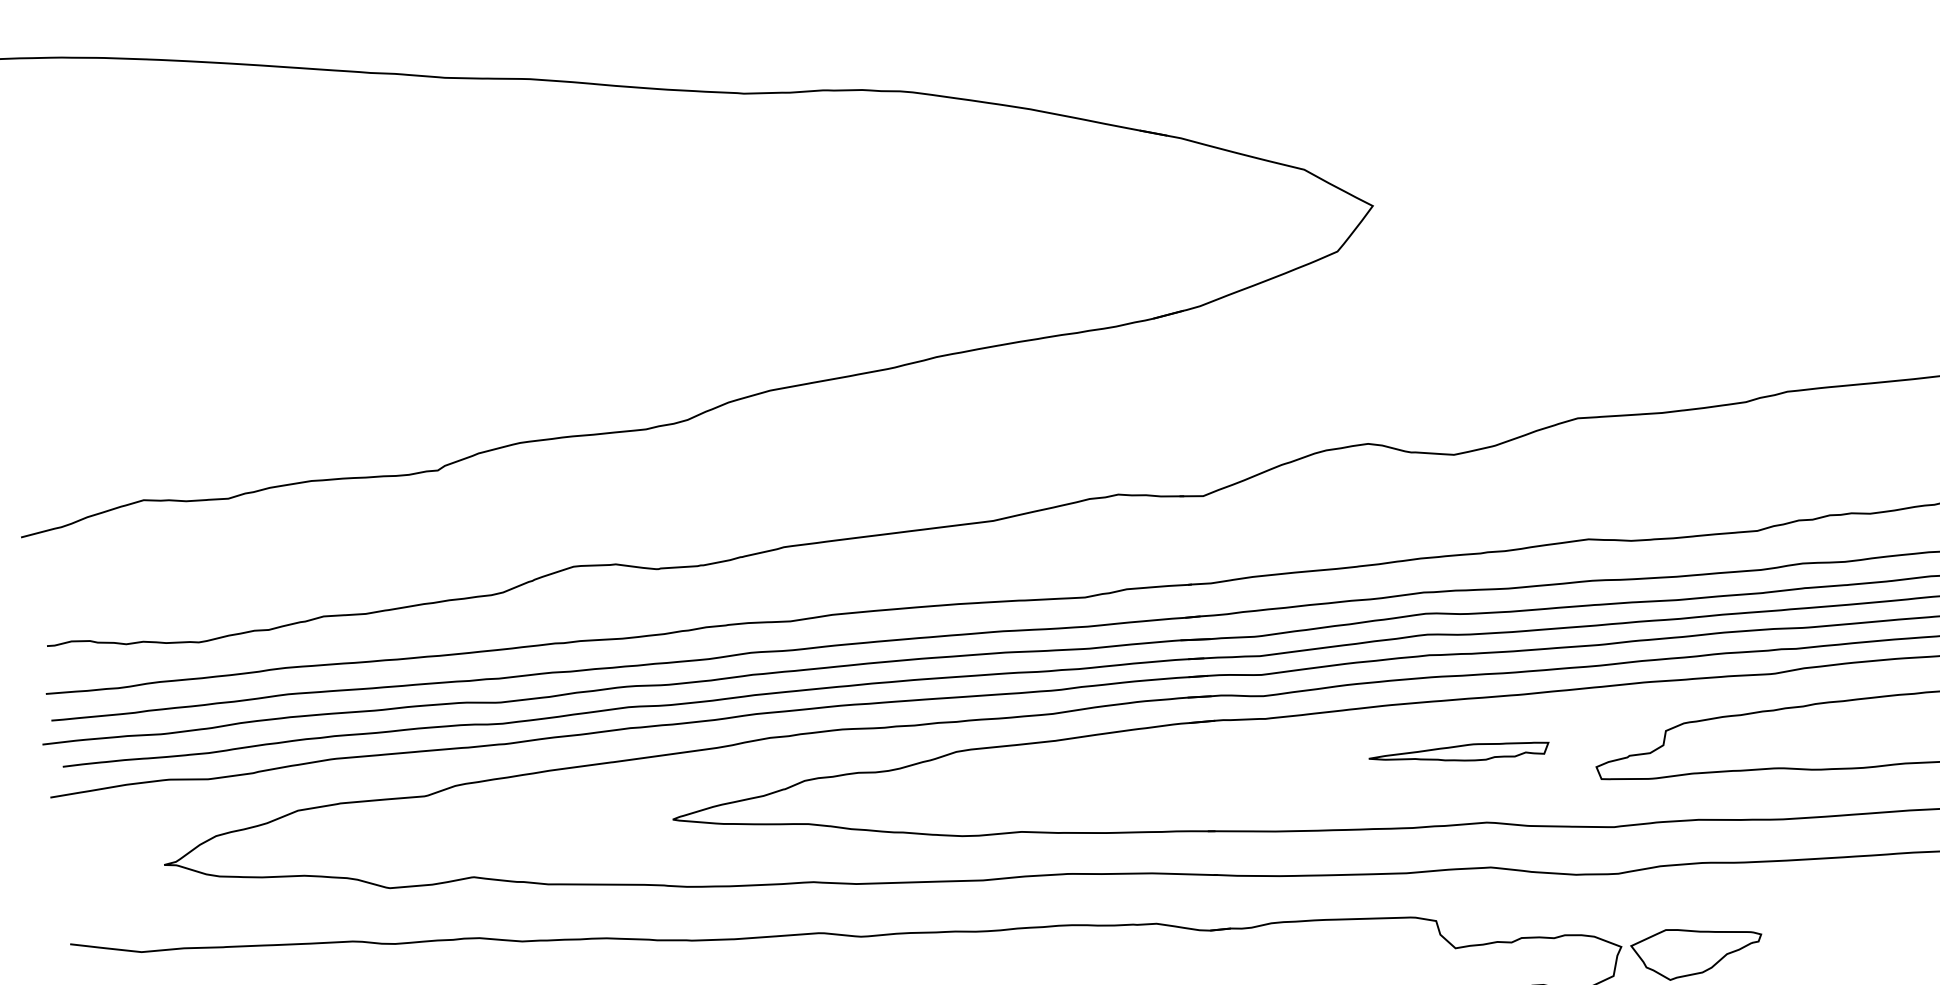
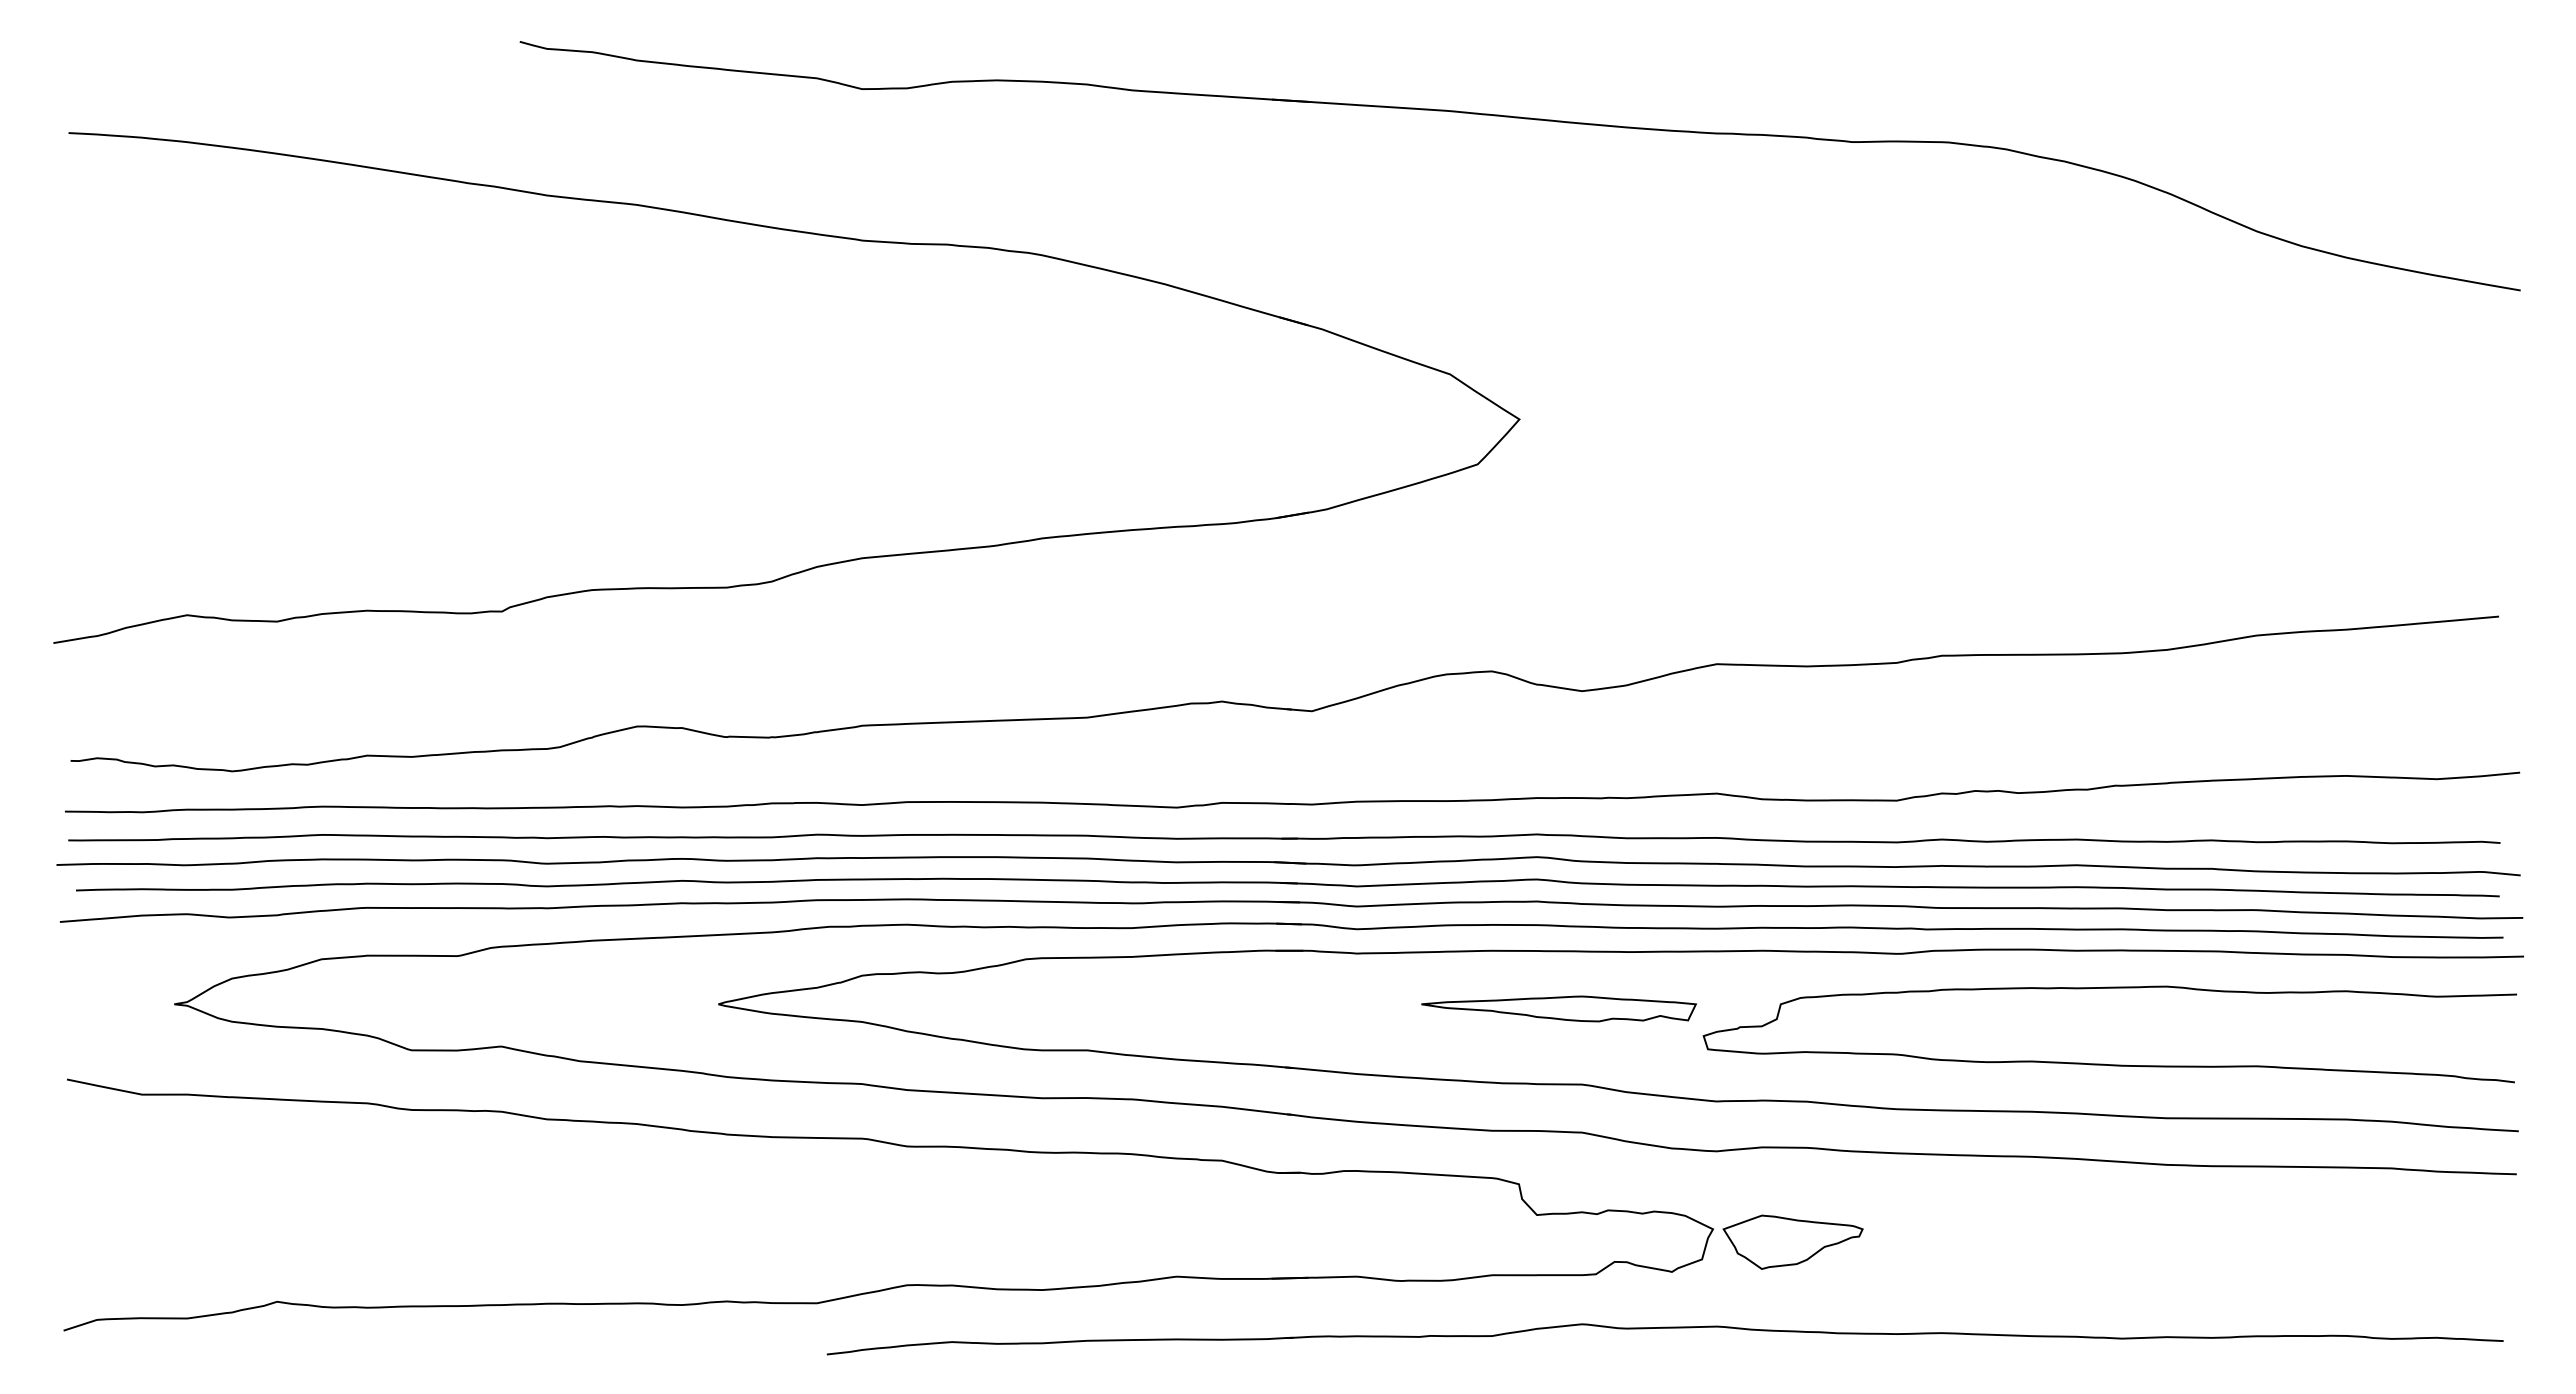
part: (1459, 753) -> (1559, 1008), size x1.43

